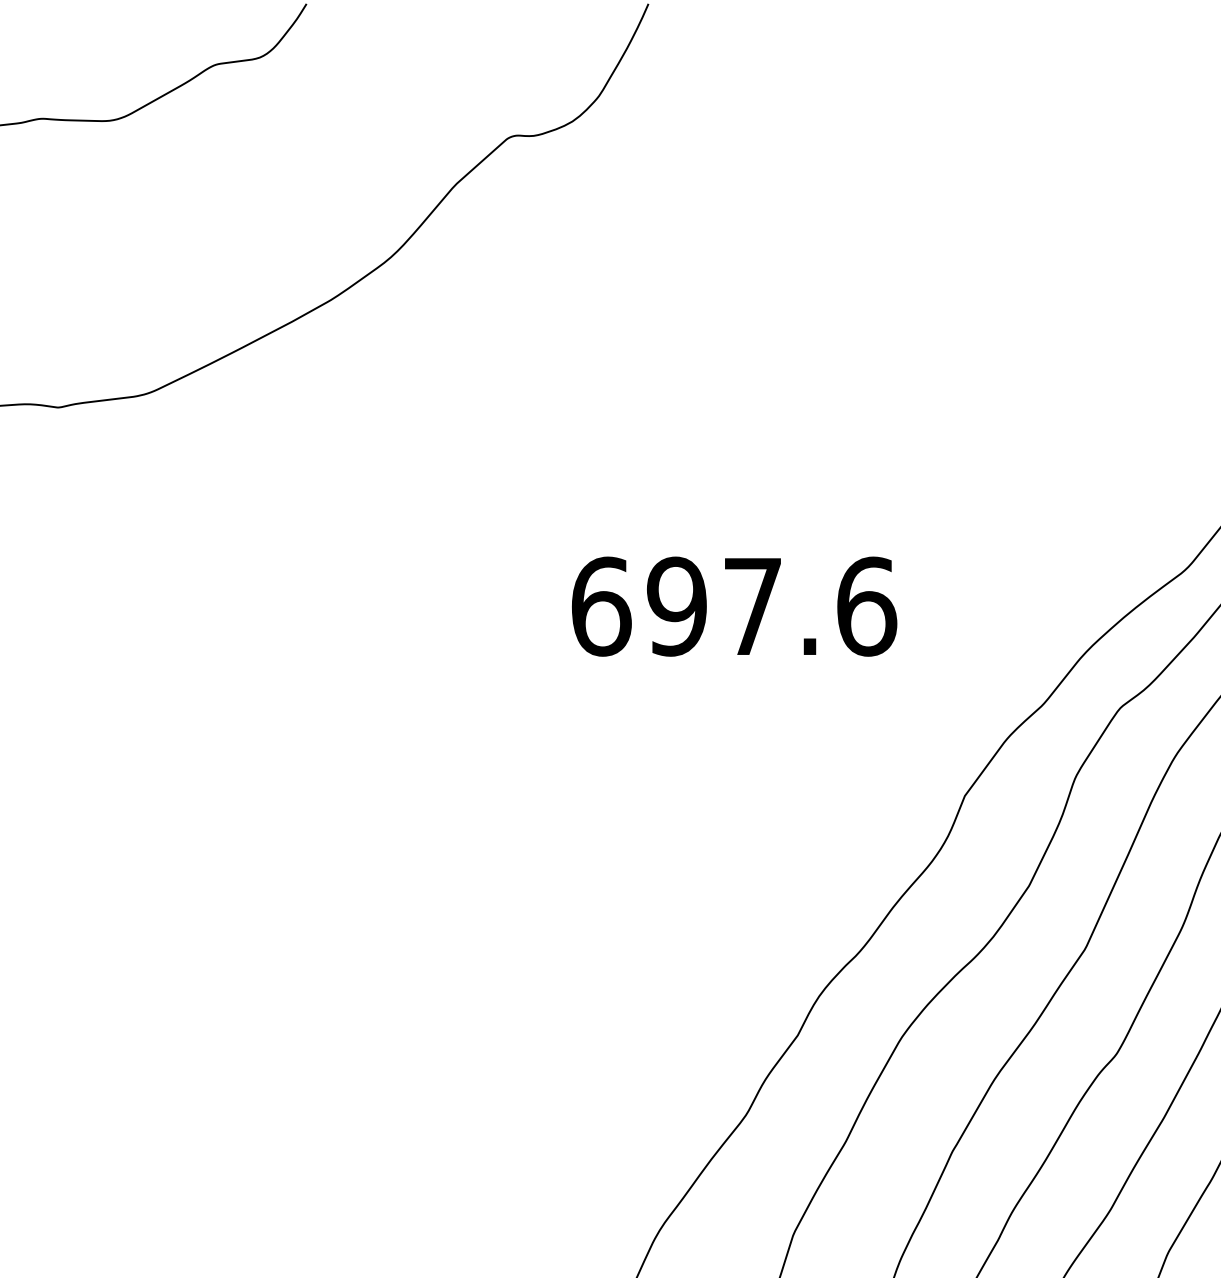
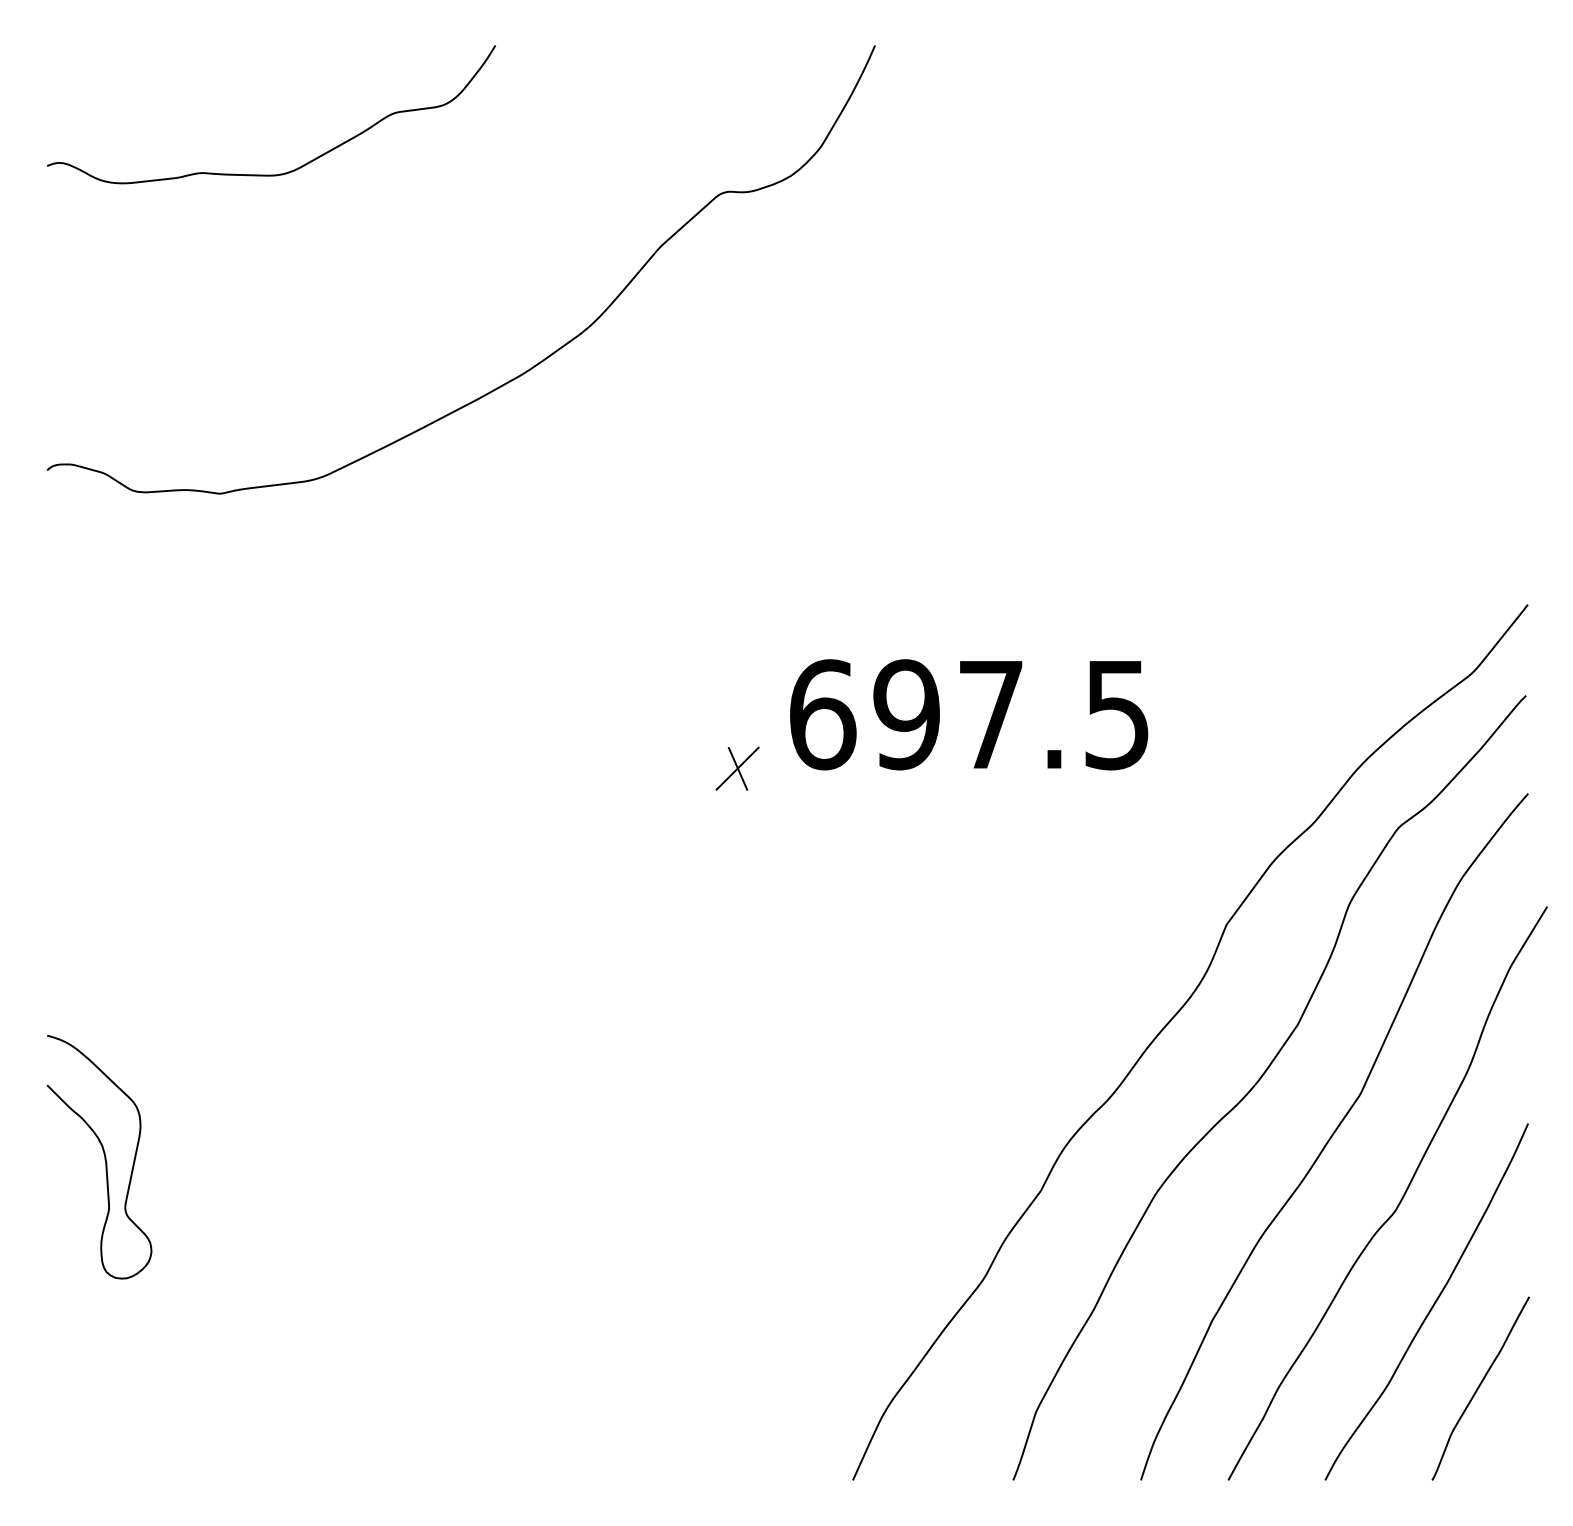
text: (866, 606) -> (1117, 714), 697.6 -> 697.5
part: (524, 655) -> (737, 768), added

